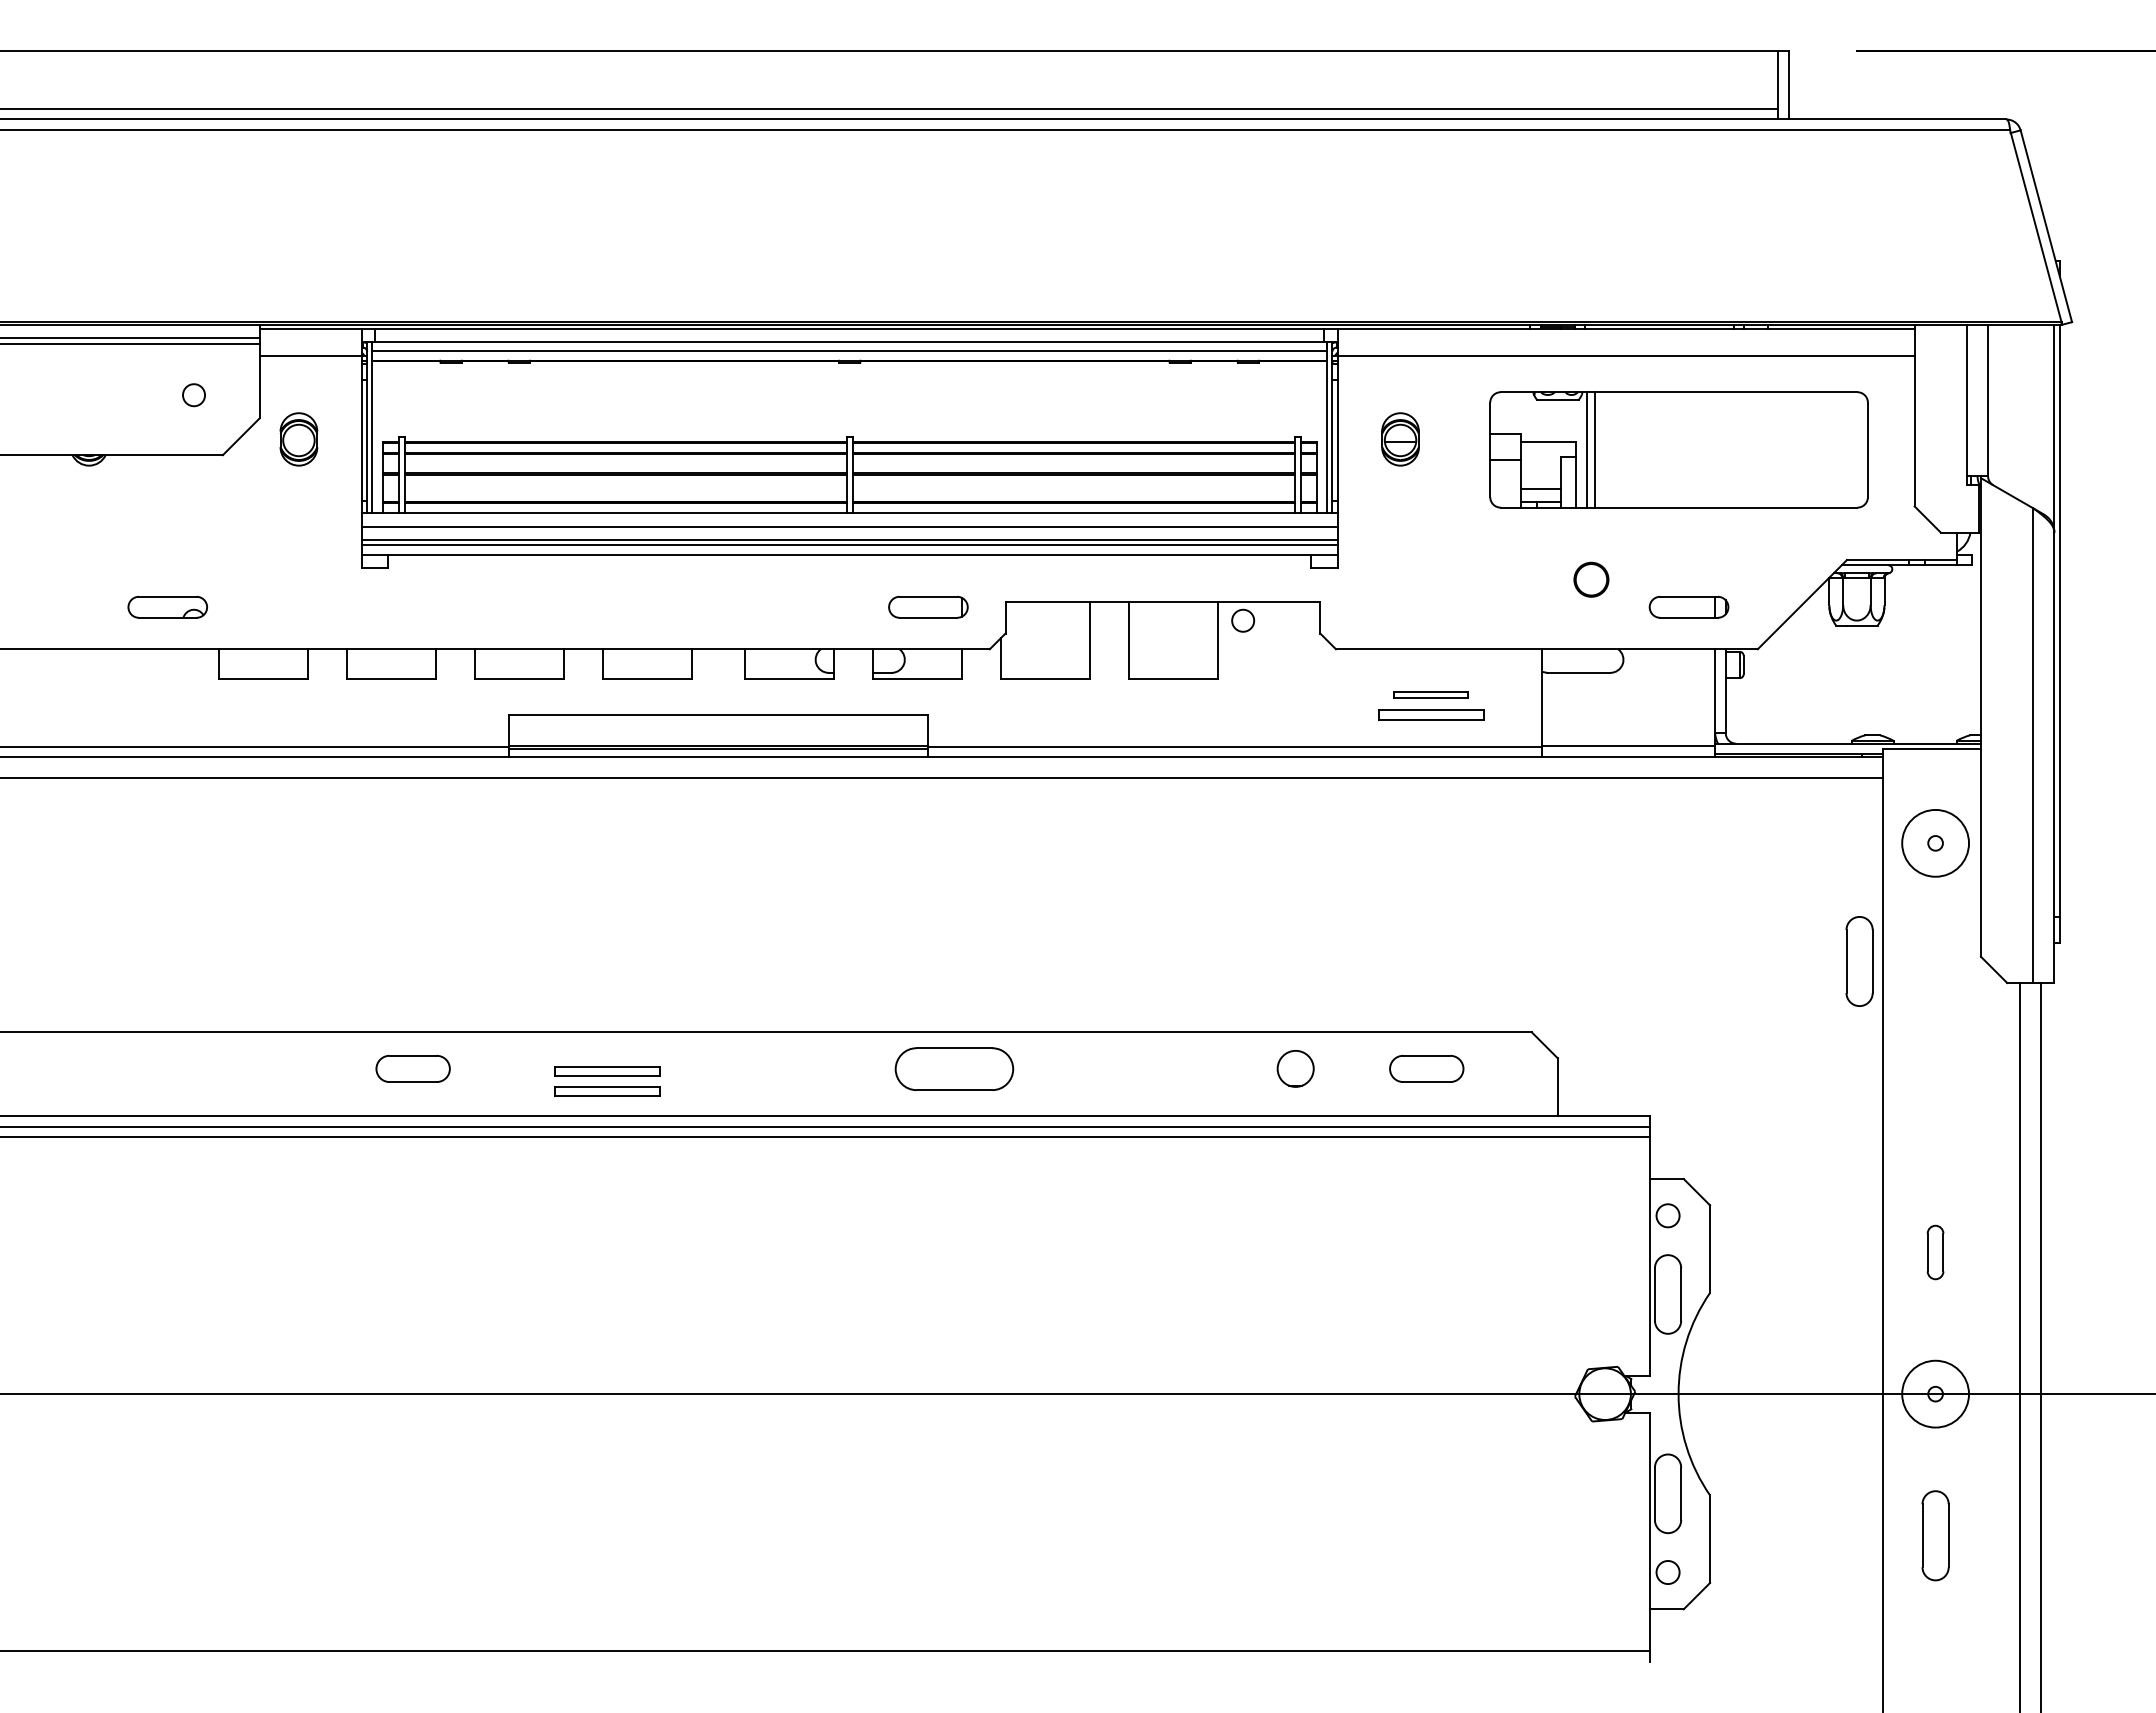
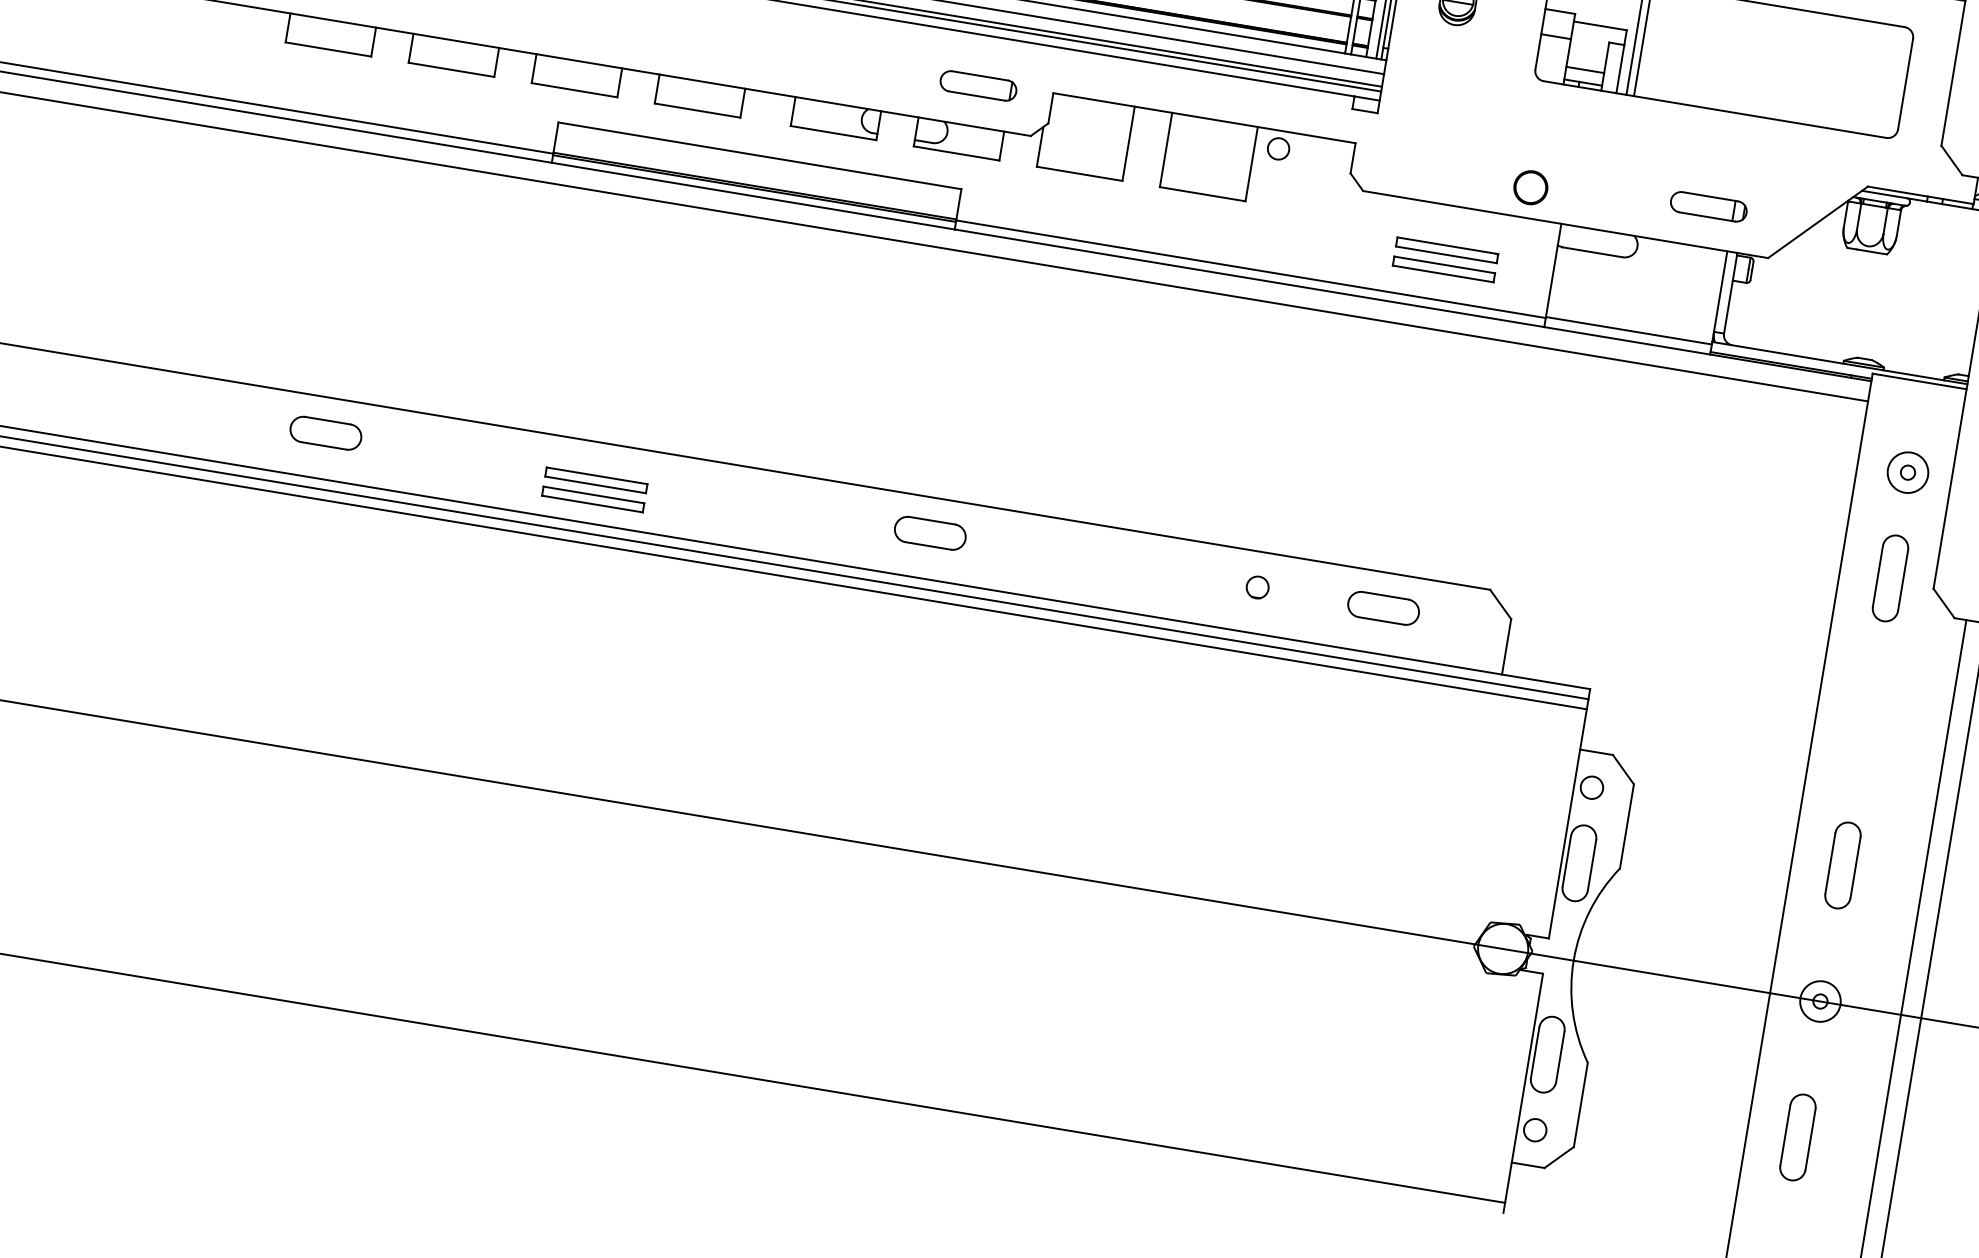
circle: (1591, 579) -> (1530, 187), moved
part: (1431, 694) -> (1447, 249), size x1.43
circle: (1935, 843) -> (1907, 472), size x0.62
part: (1859, 961) -> (1890, 578), moved
part: (412, 1068) -> (325, 432), moved
part: (954, 1068) -> (930, 532), size x0.62
part: (1295, 1068) -> (1257, 587), size x0.62
part: (1935, 1252) -> (1842, 865), size x1.67
circle: (1935, 1394) -> (1820, 1001), size x0.62

